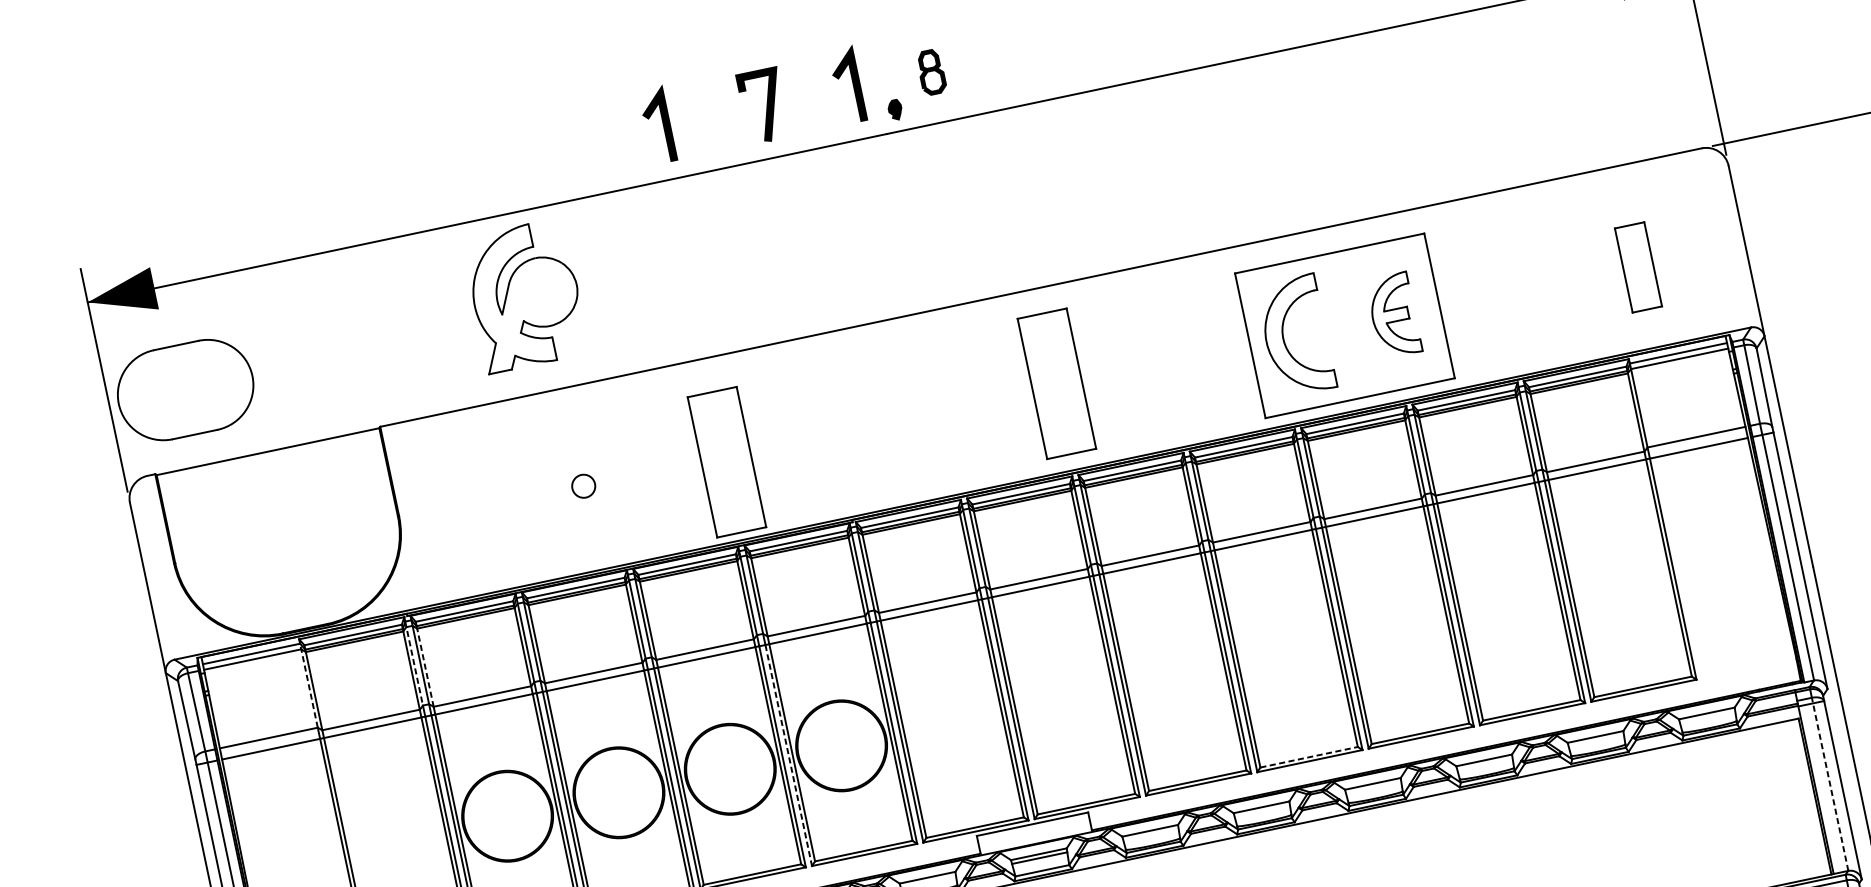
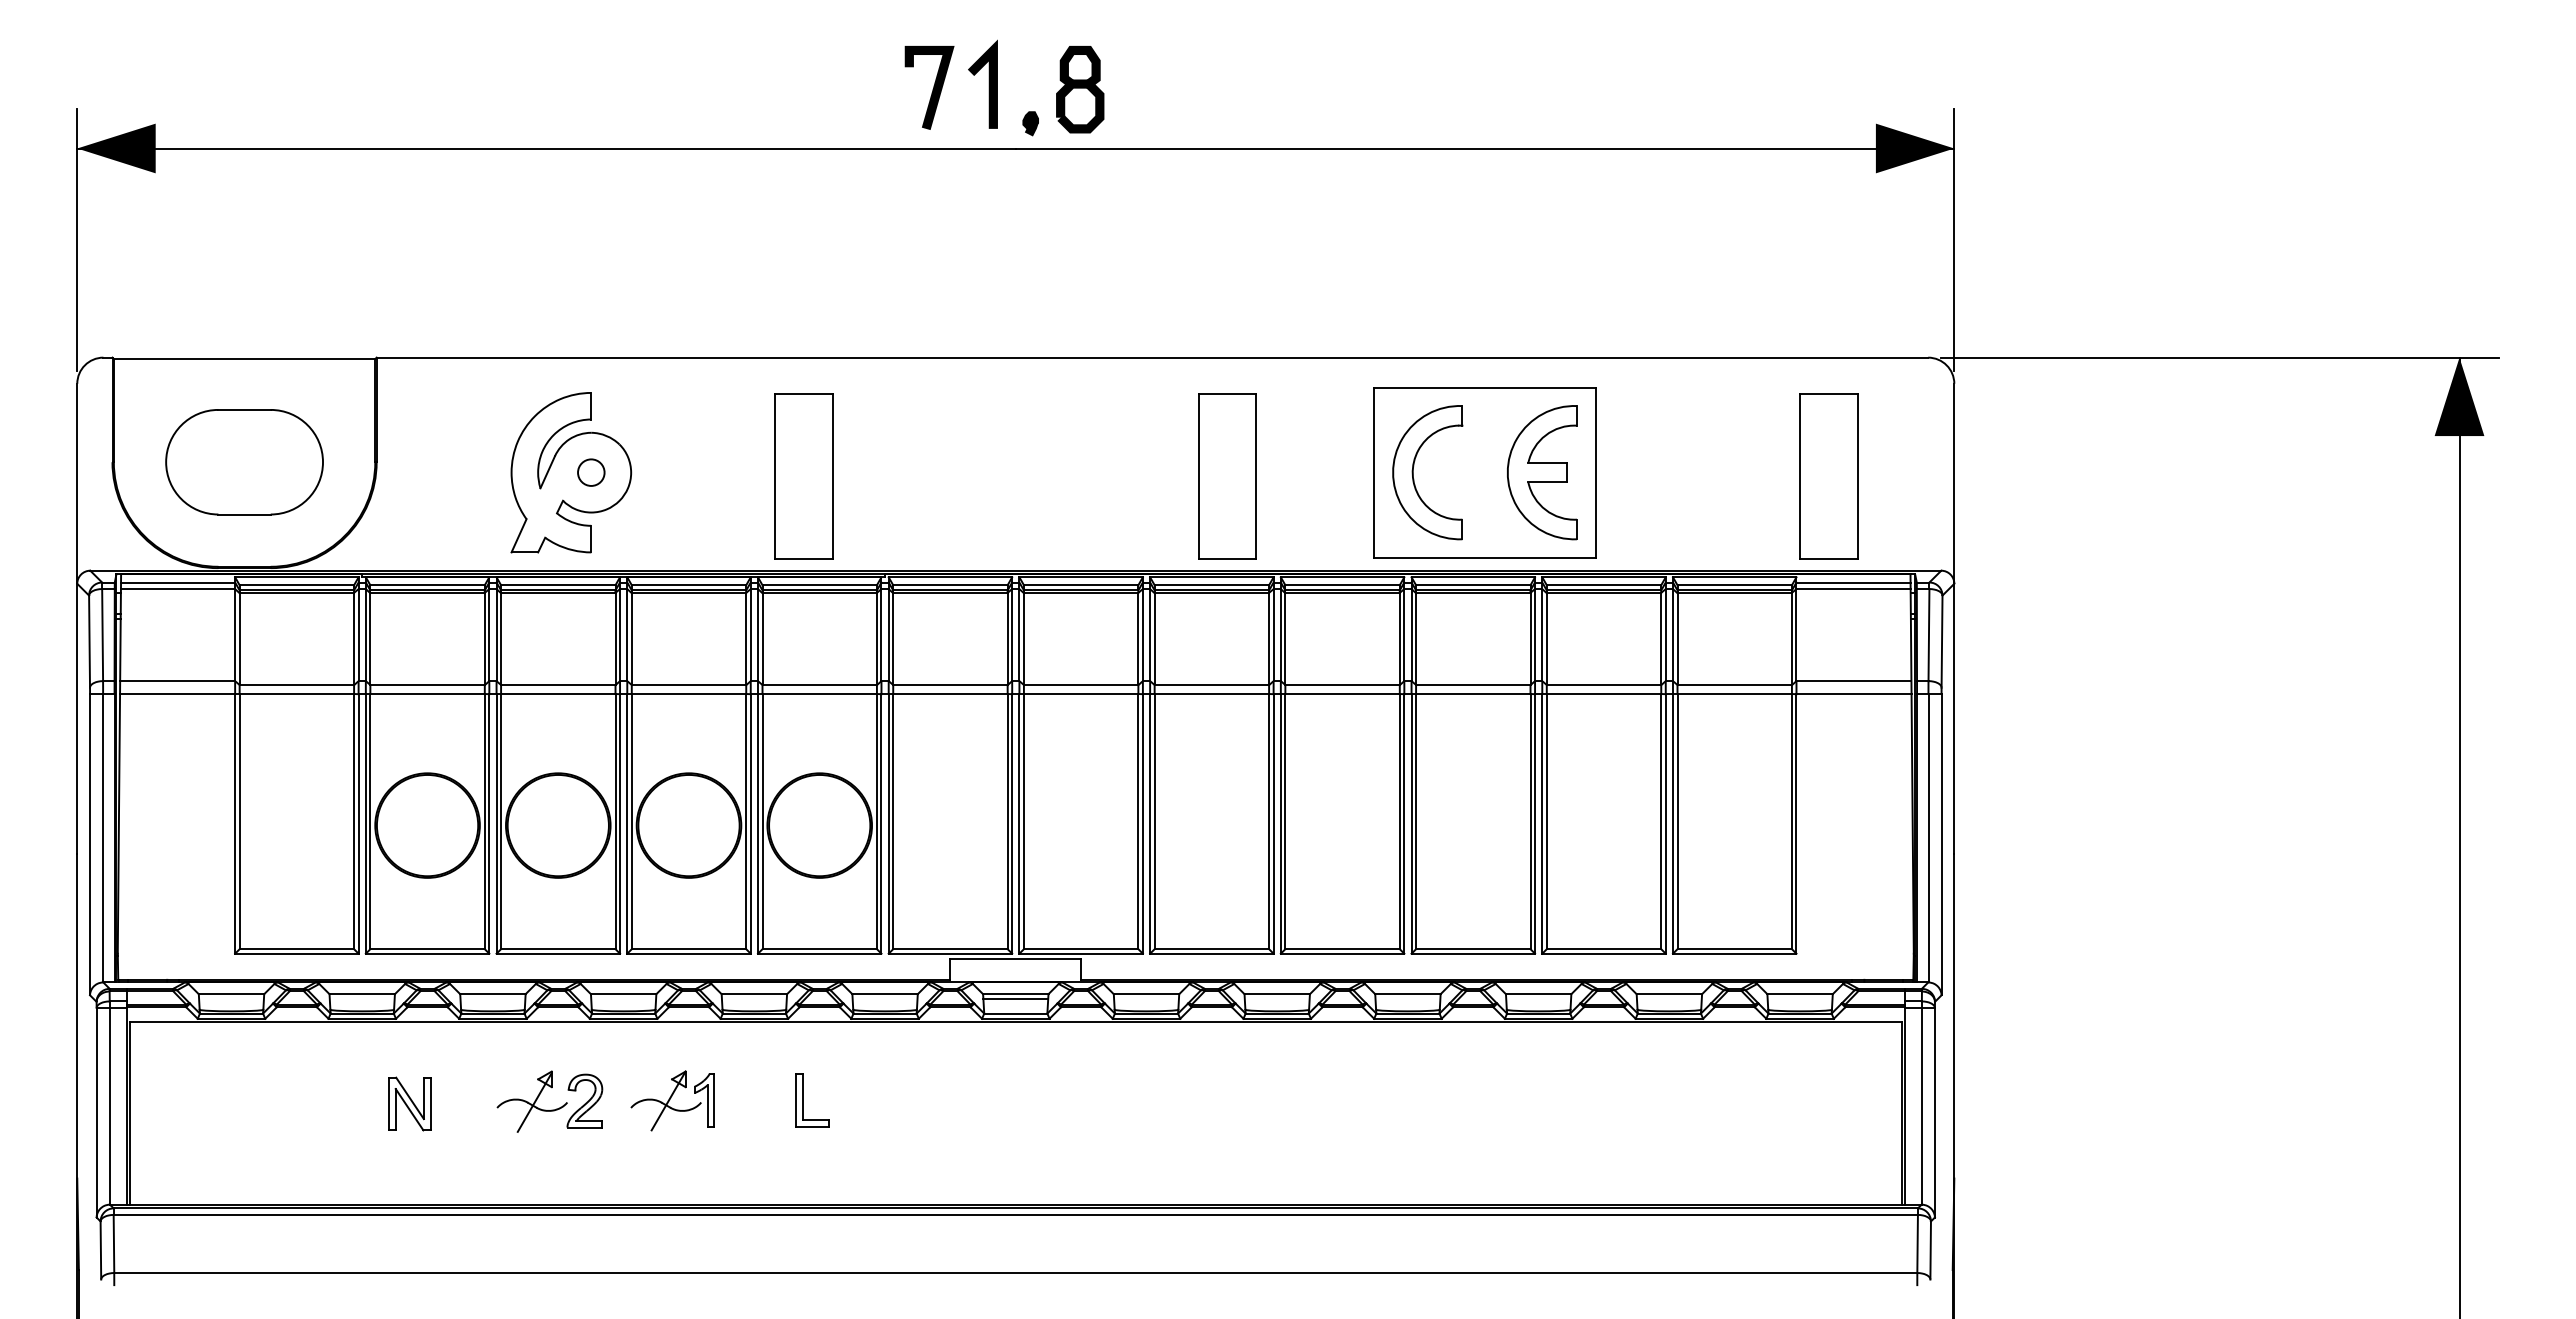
part: (931, 72) -> (1080, 89), size x1.67
line: (766, 106) -> (932, 89), moved
line: (662, 123) -> (765, 83), removed
part: (1638, 267) -> (1828, 476), size x1.67
part: (525, 295) -> (571, 472), moved
part: (1393, 315) -> (1542, 472), size x1.43
part: (1056, 383) -> (1227, 476), moved
part: (185, 390) -> (244, 462), moved
part: (726, 462) -> (803, 476), moved
line: (414, 664) -> (358, 632), dashed -> solid
line: (425, 667) -> (370, 638), dashed -> solid
line: (309, 685) -> (235, 631), dashed -> solid
line: (789, 755) -> (758, 823), dashed -> solid
line: (1309, 757) -> (1343, 949), dashed -> solid
line: (1829, 784) -> (1921, 1103), dashed -> solid

